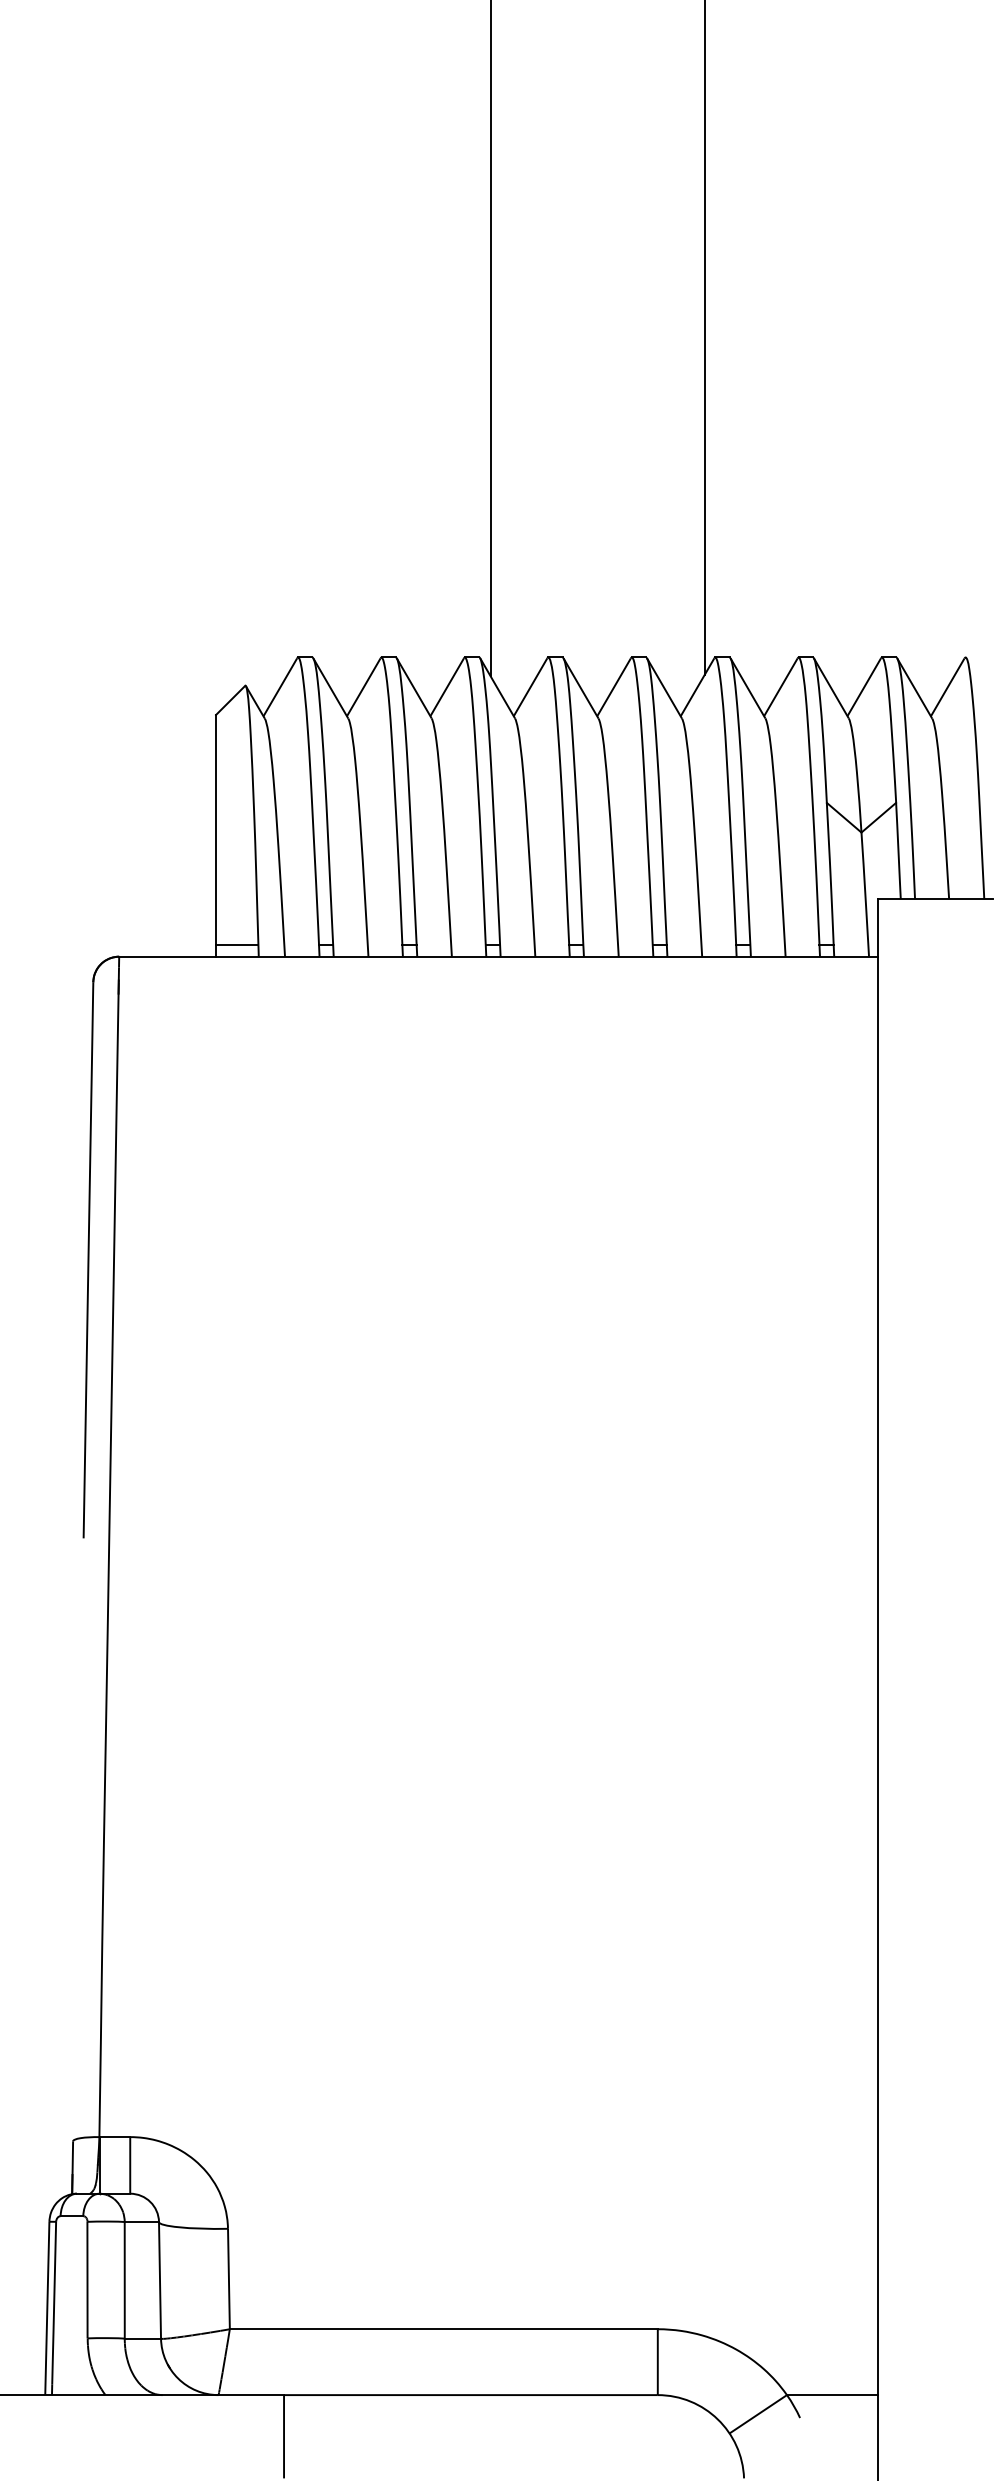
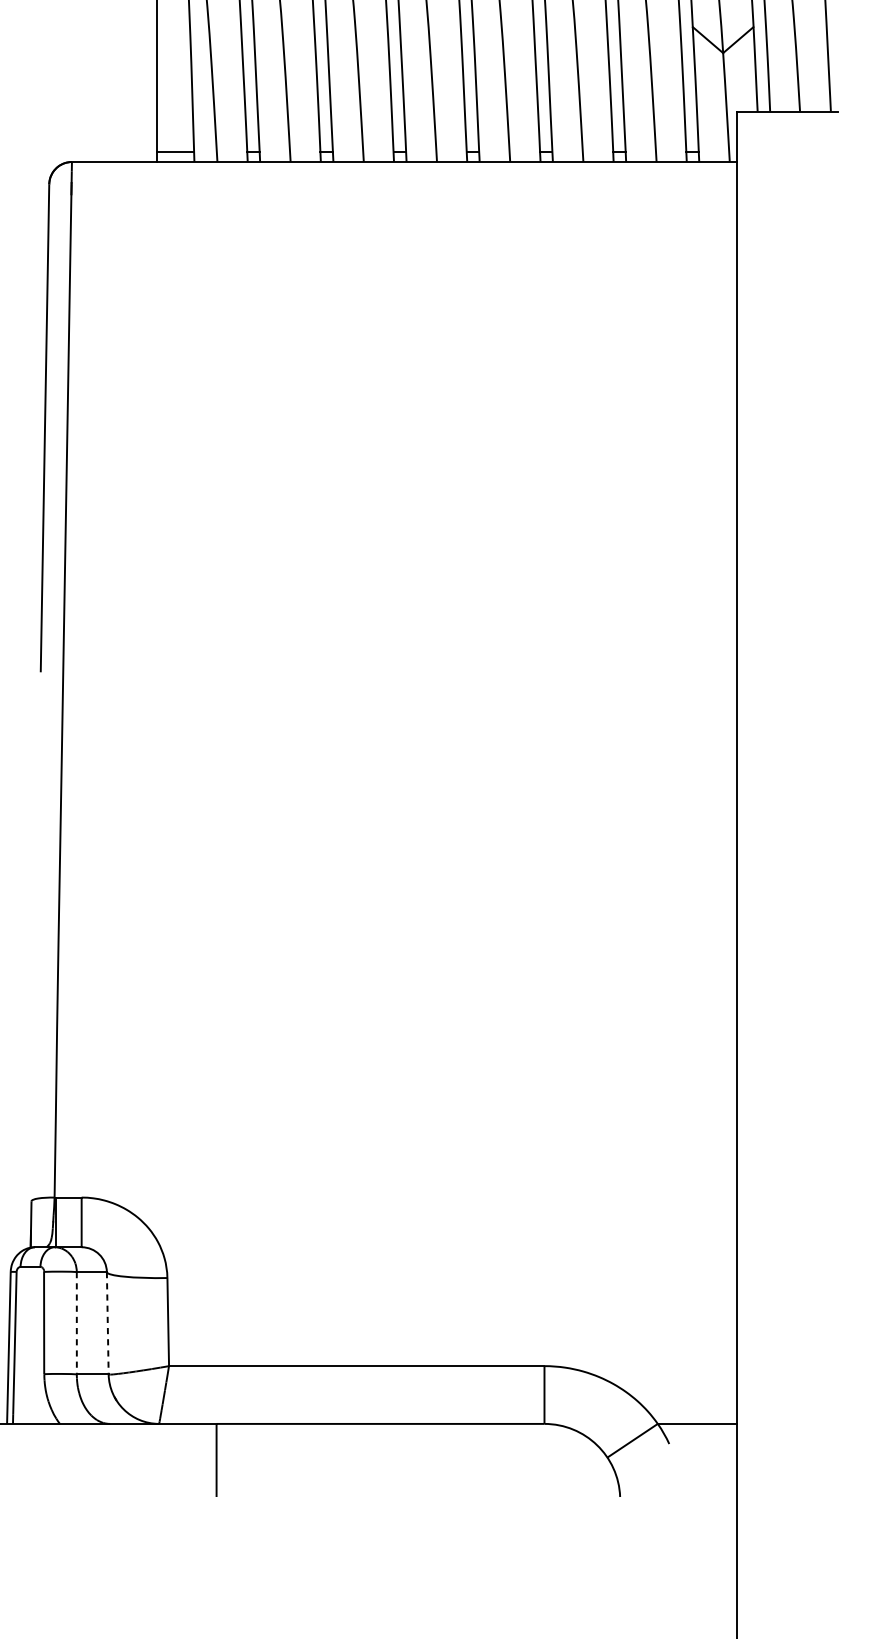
line: (124, 2280) -> (76, 1323), solid -> dashed
line: (160, 2280) -> (108, 1323), solid -> dashed

